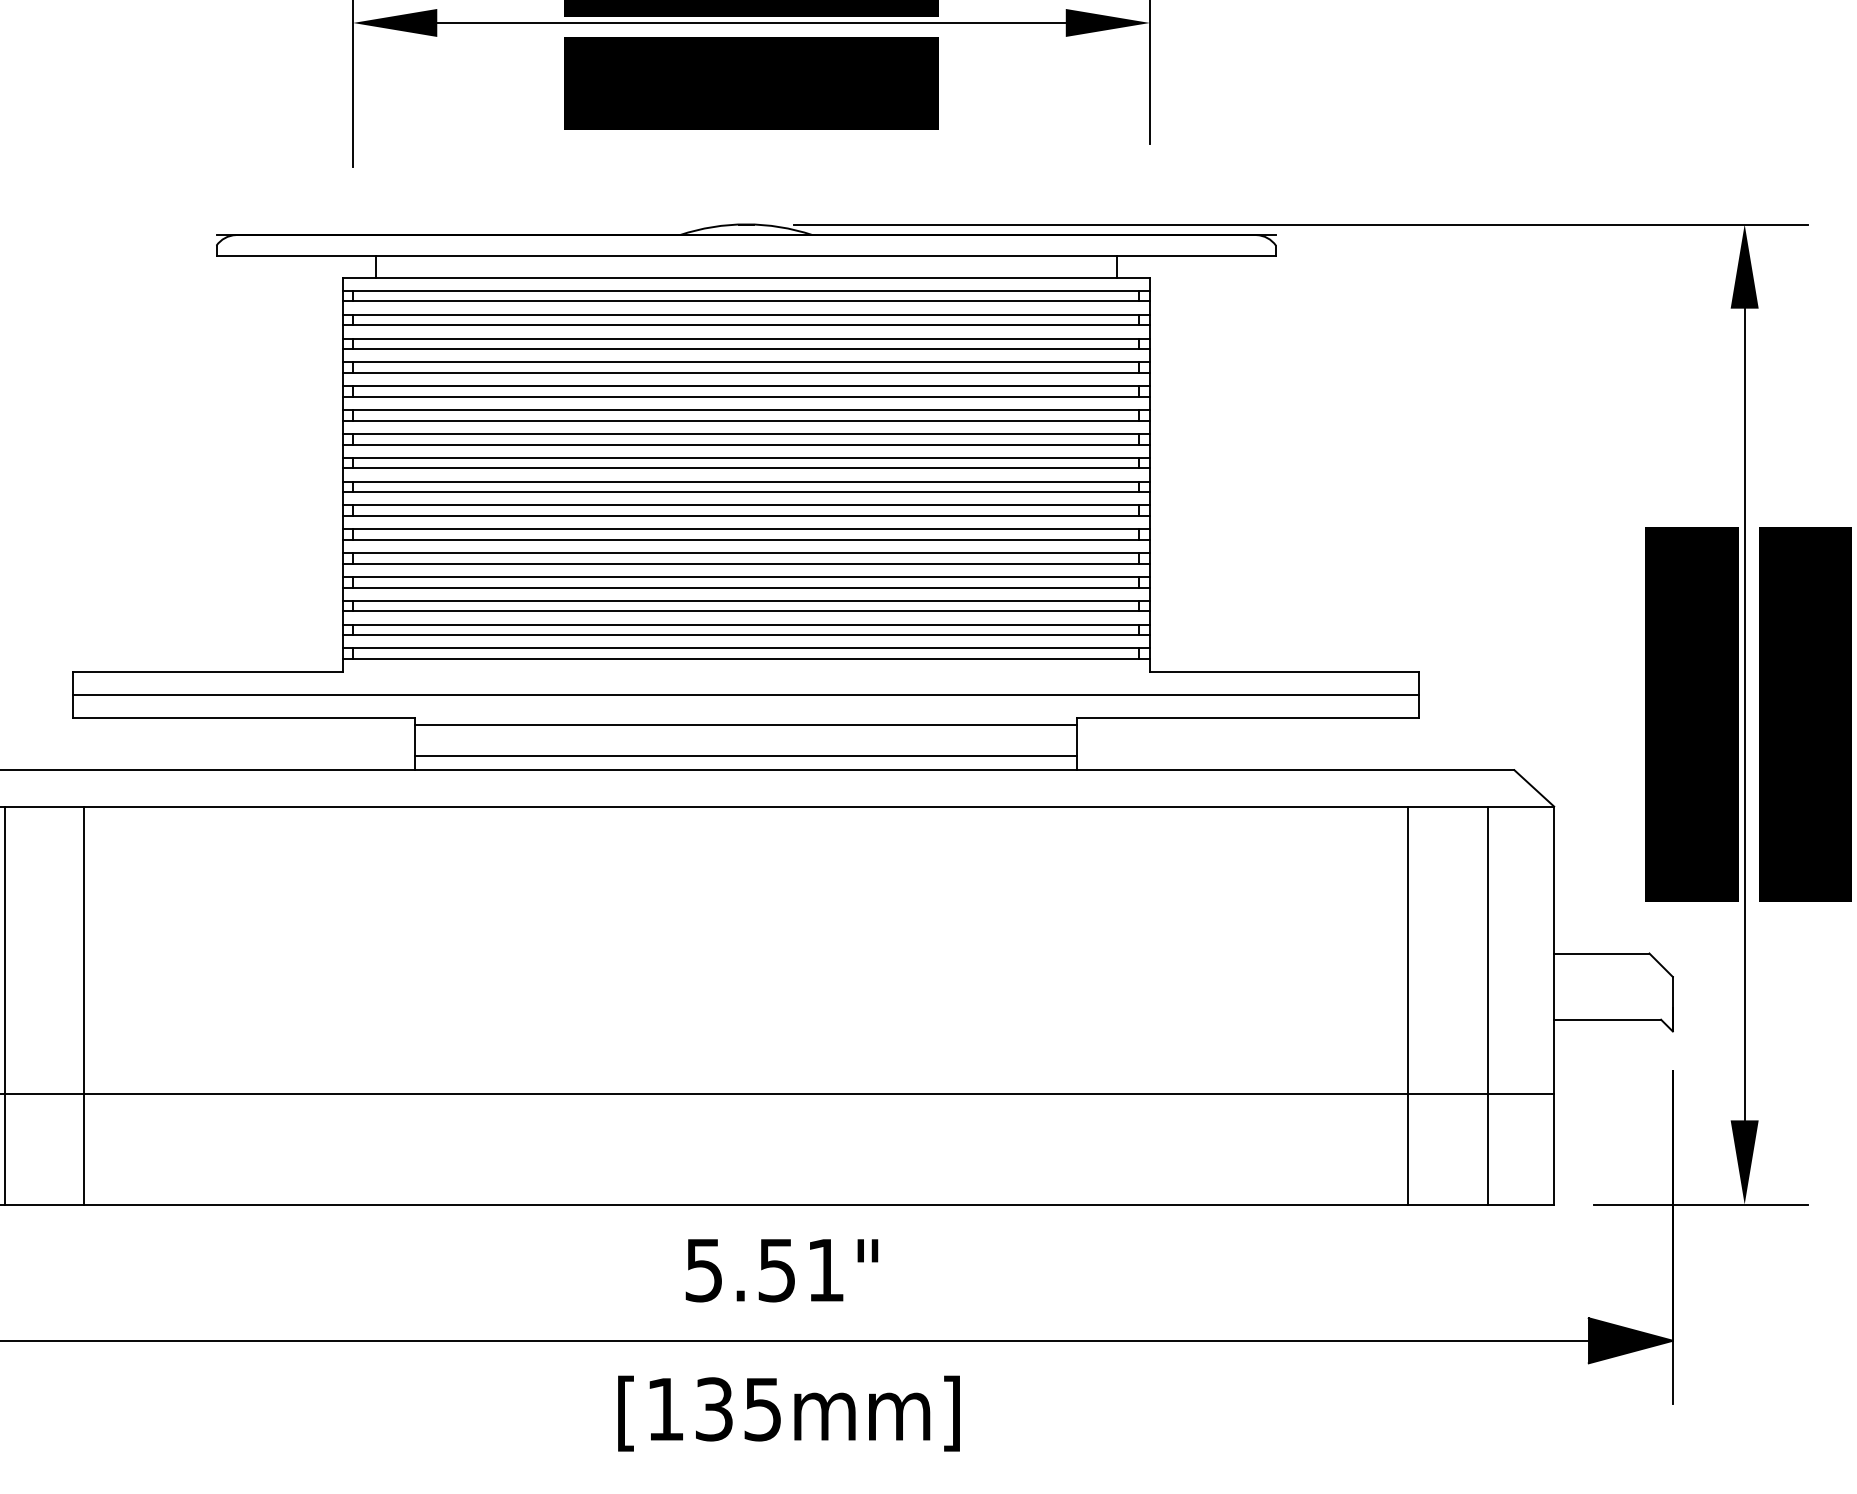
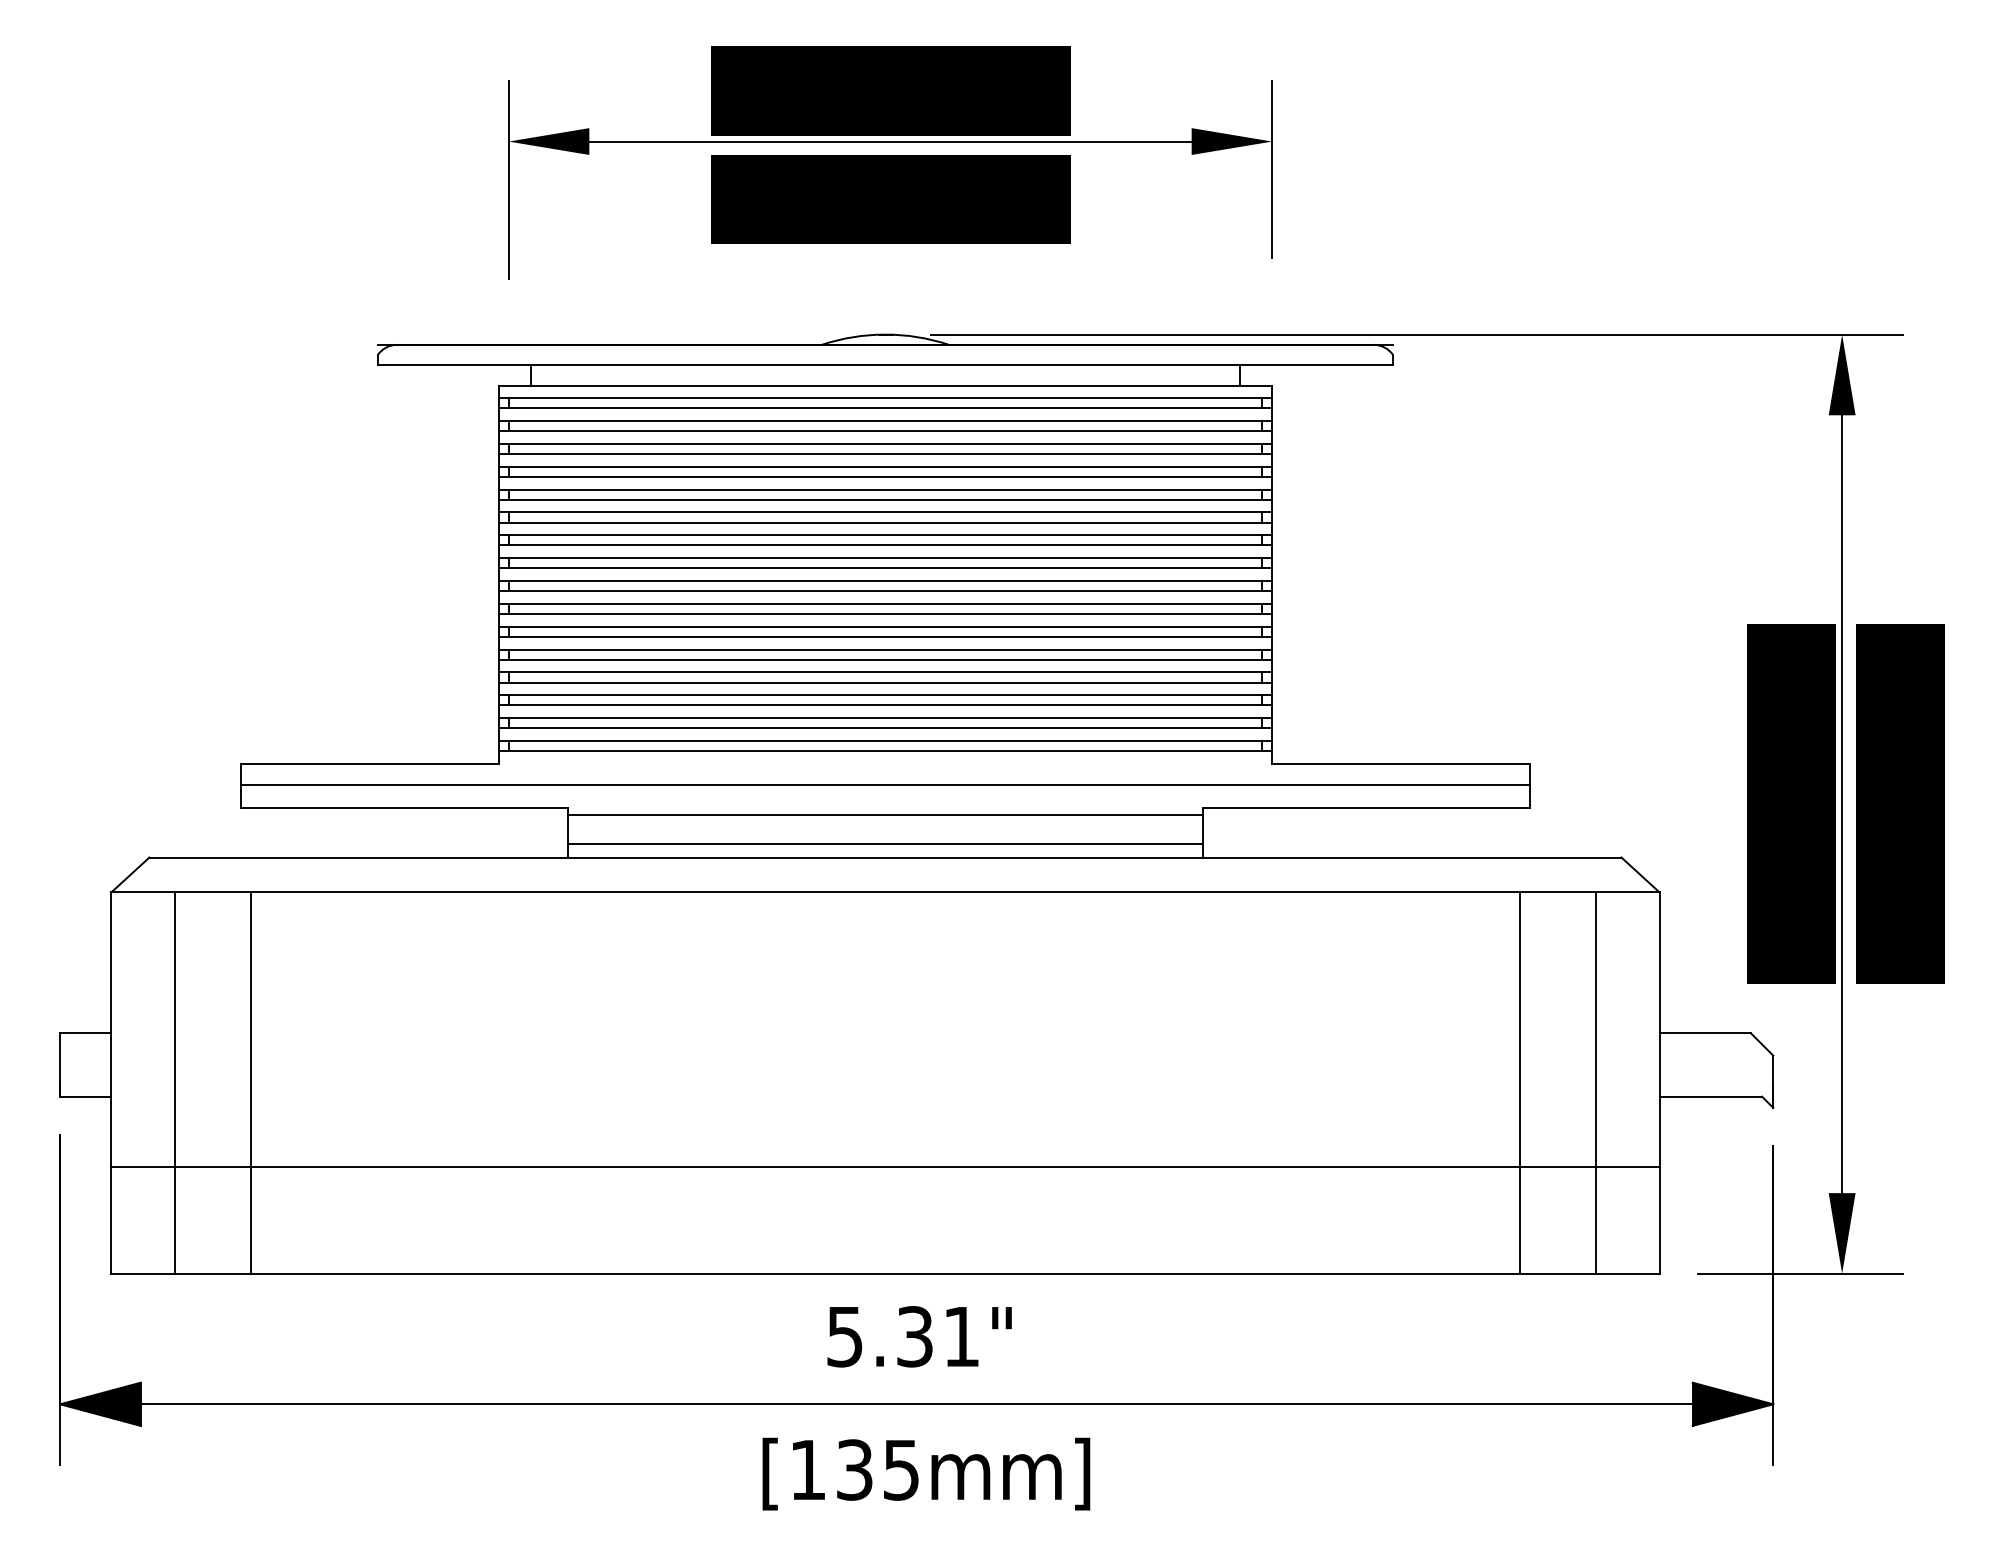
text: (777, 1270) -> (915, 1336), 5.51" -> 5.31"

